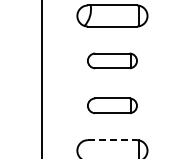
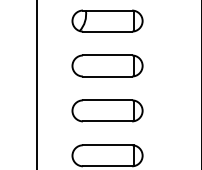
part: (112, 60) -> (107, 65), size x1.43
part: (112, 105) -> (107, 110), size x1.43
line: (112, 140) -> (107, 145), dashed -> solid

